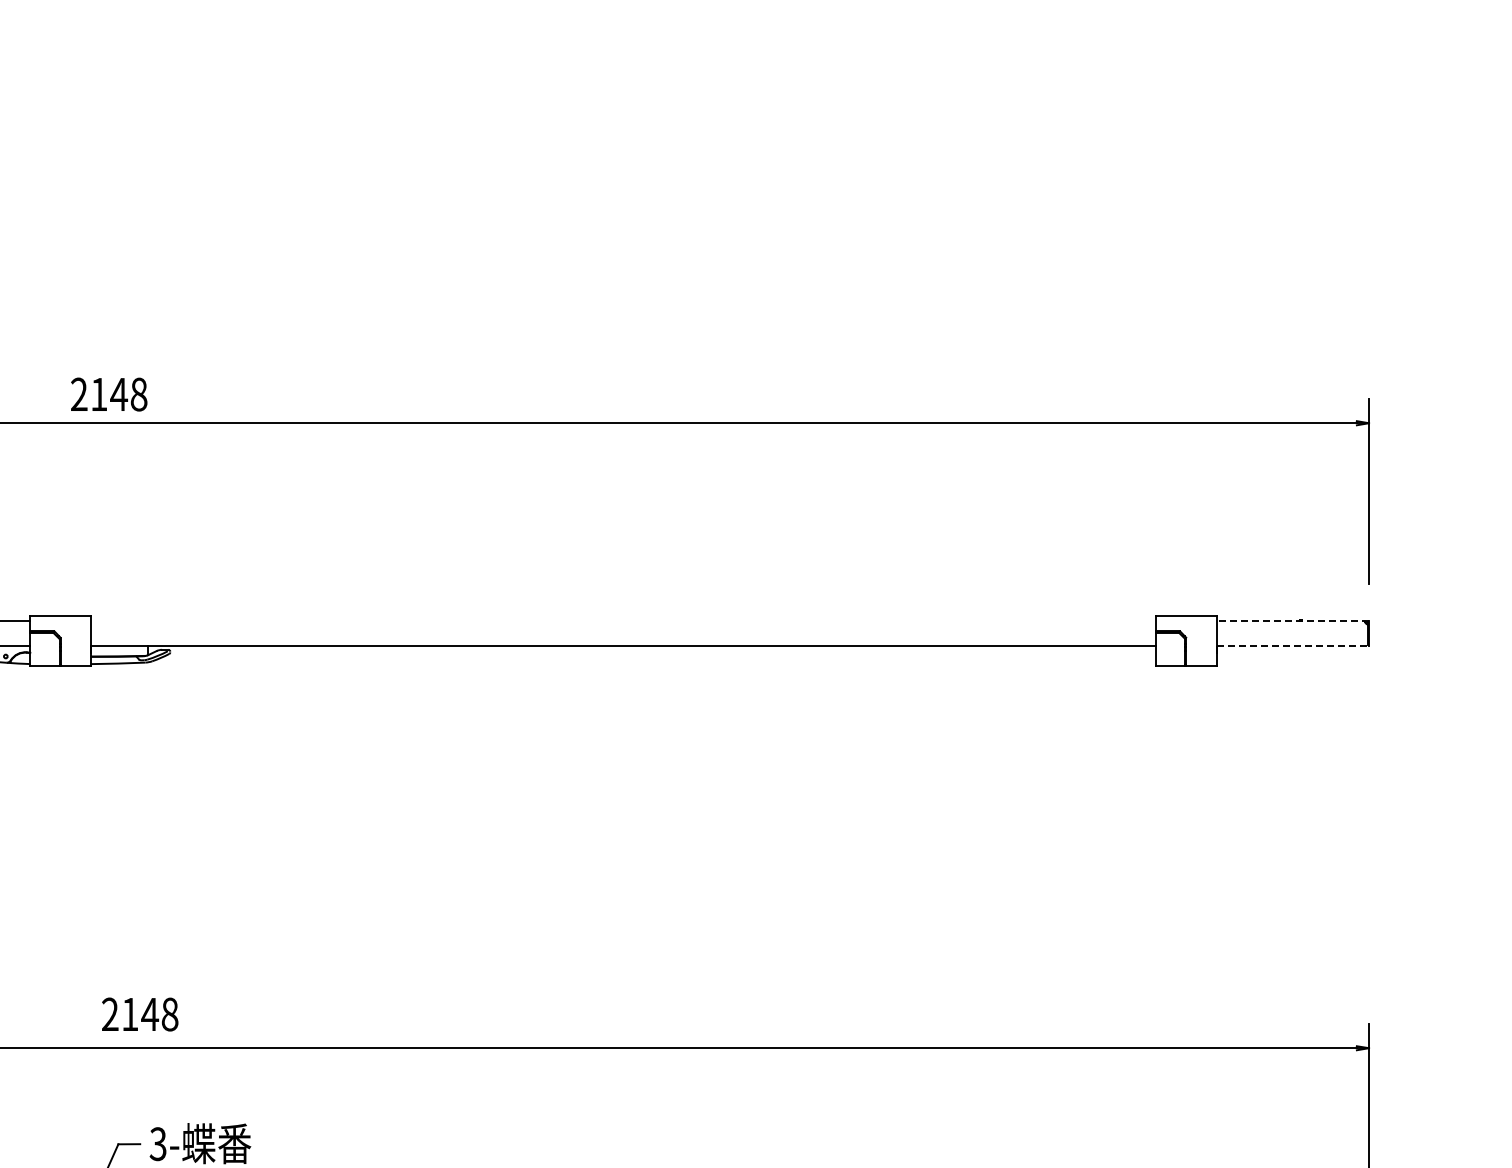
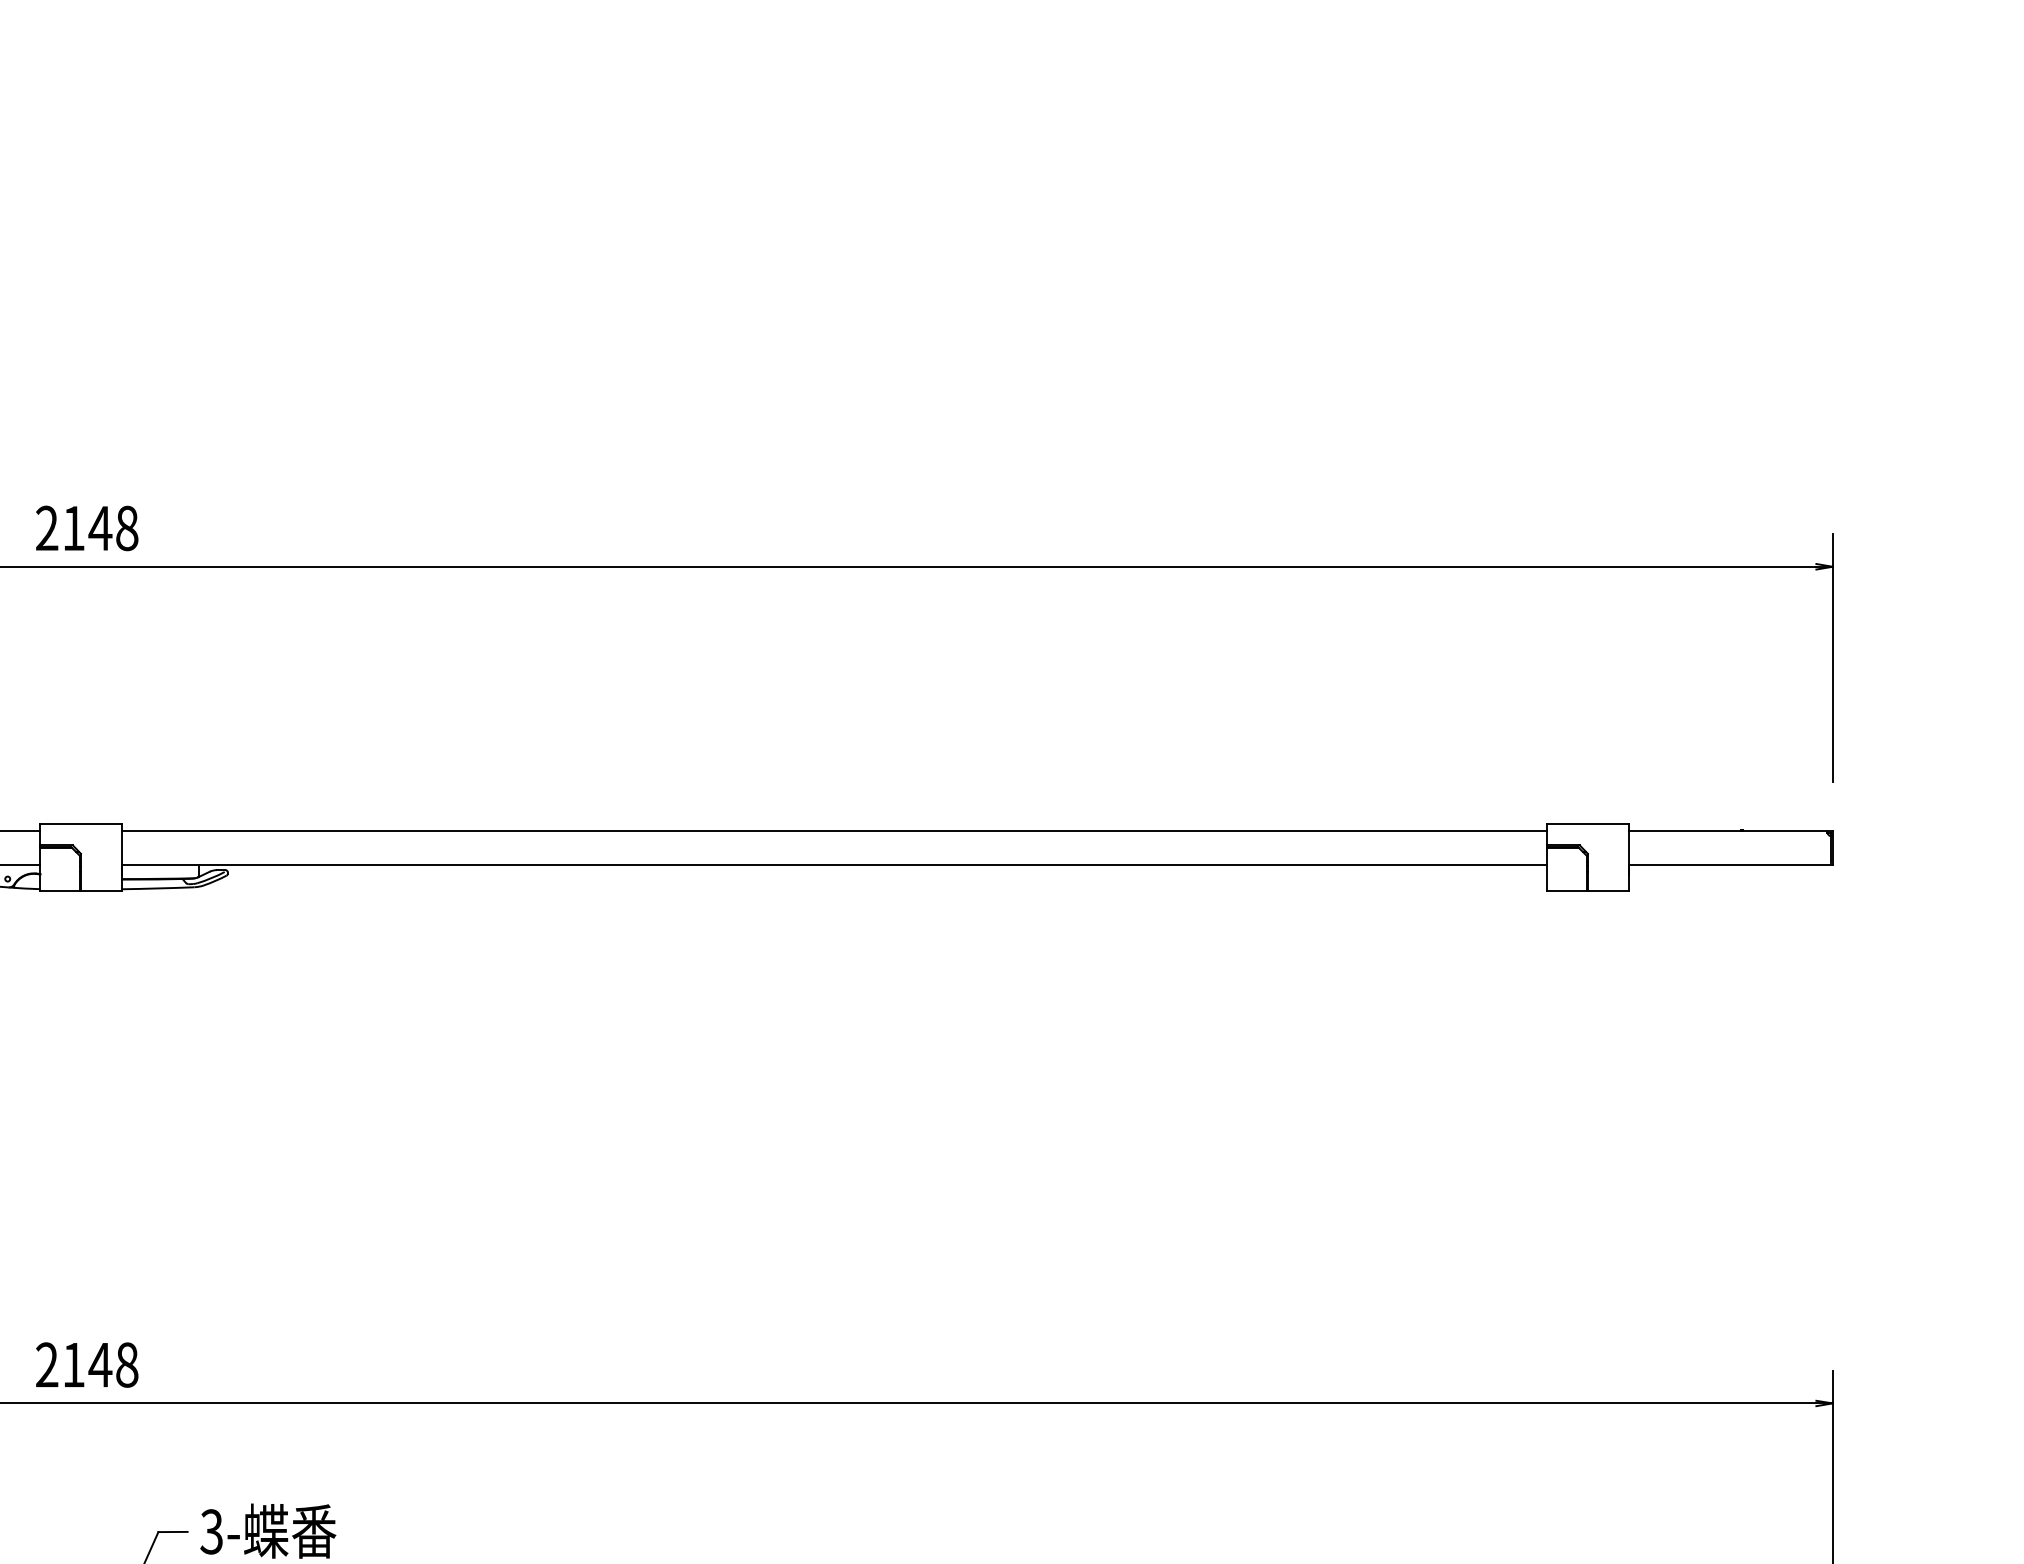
text: (109, 394) -> (87, 528), moved
line: (622, 620) -> (833, 830), added
line: (1292, 620) -> (1730, 830), dashed -> solid
line: (1293, 646) -> (1731, 865), dashed -> solid
text: (140, 1014) -> (87, 1365), moved

